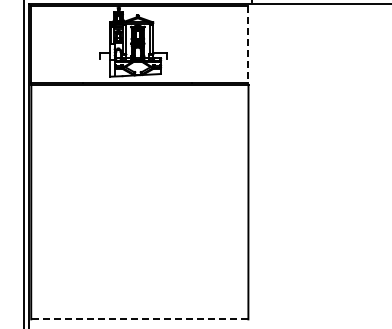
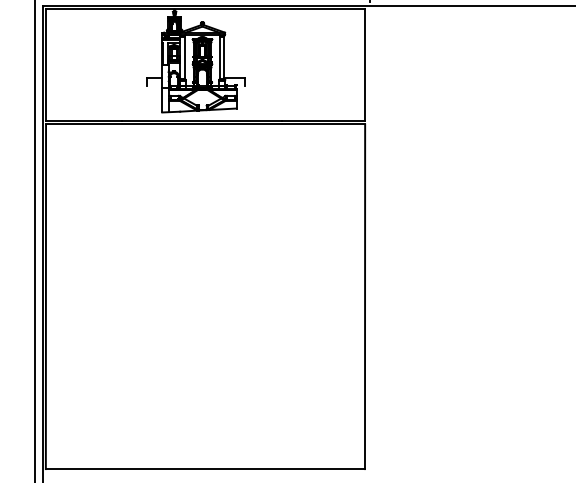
line: (248, 44) -> (365, 65), dashed -> solid
line: (139, 319) -> (204, 469), dashed -> solid

